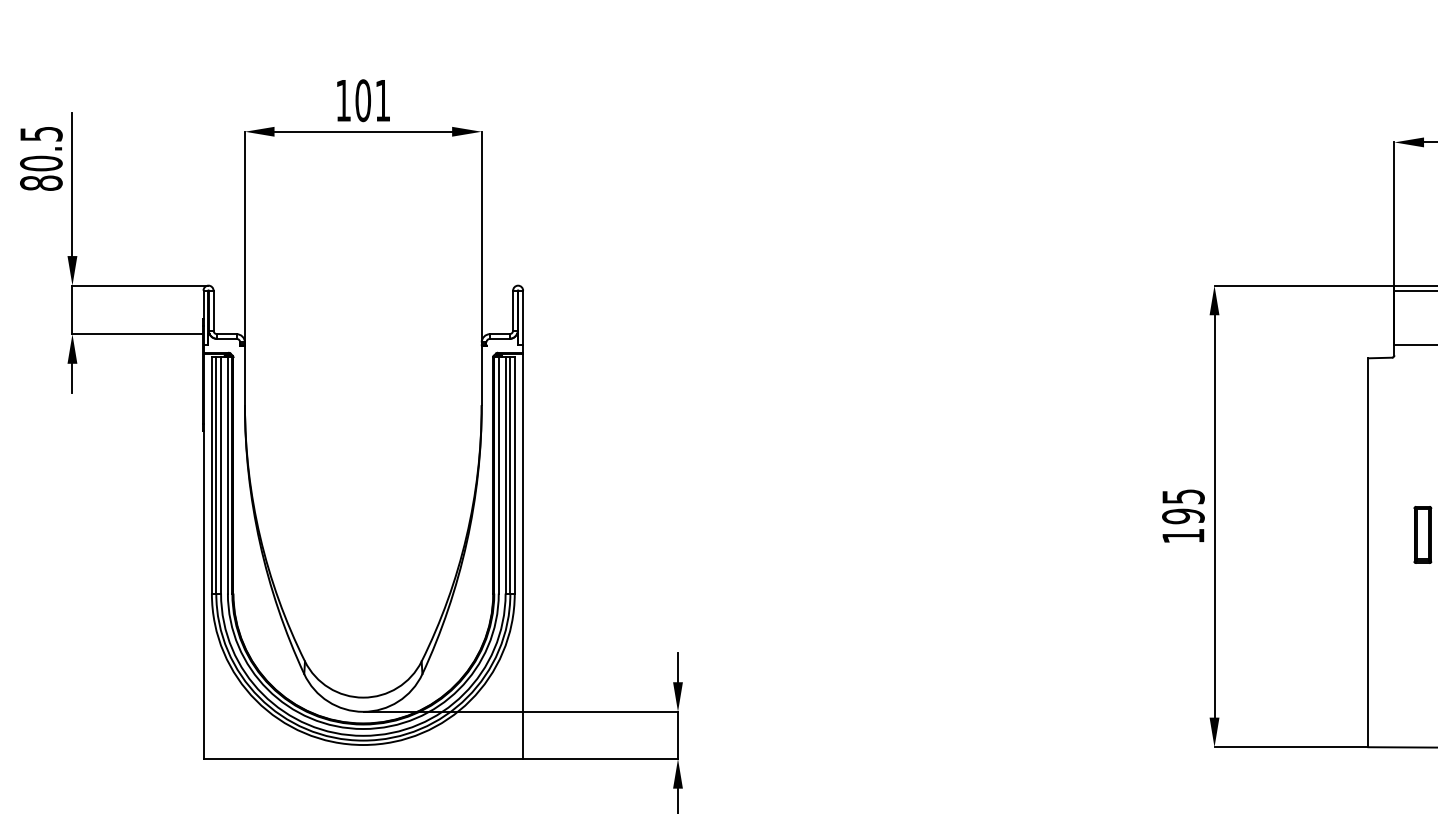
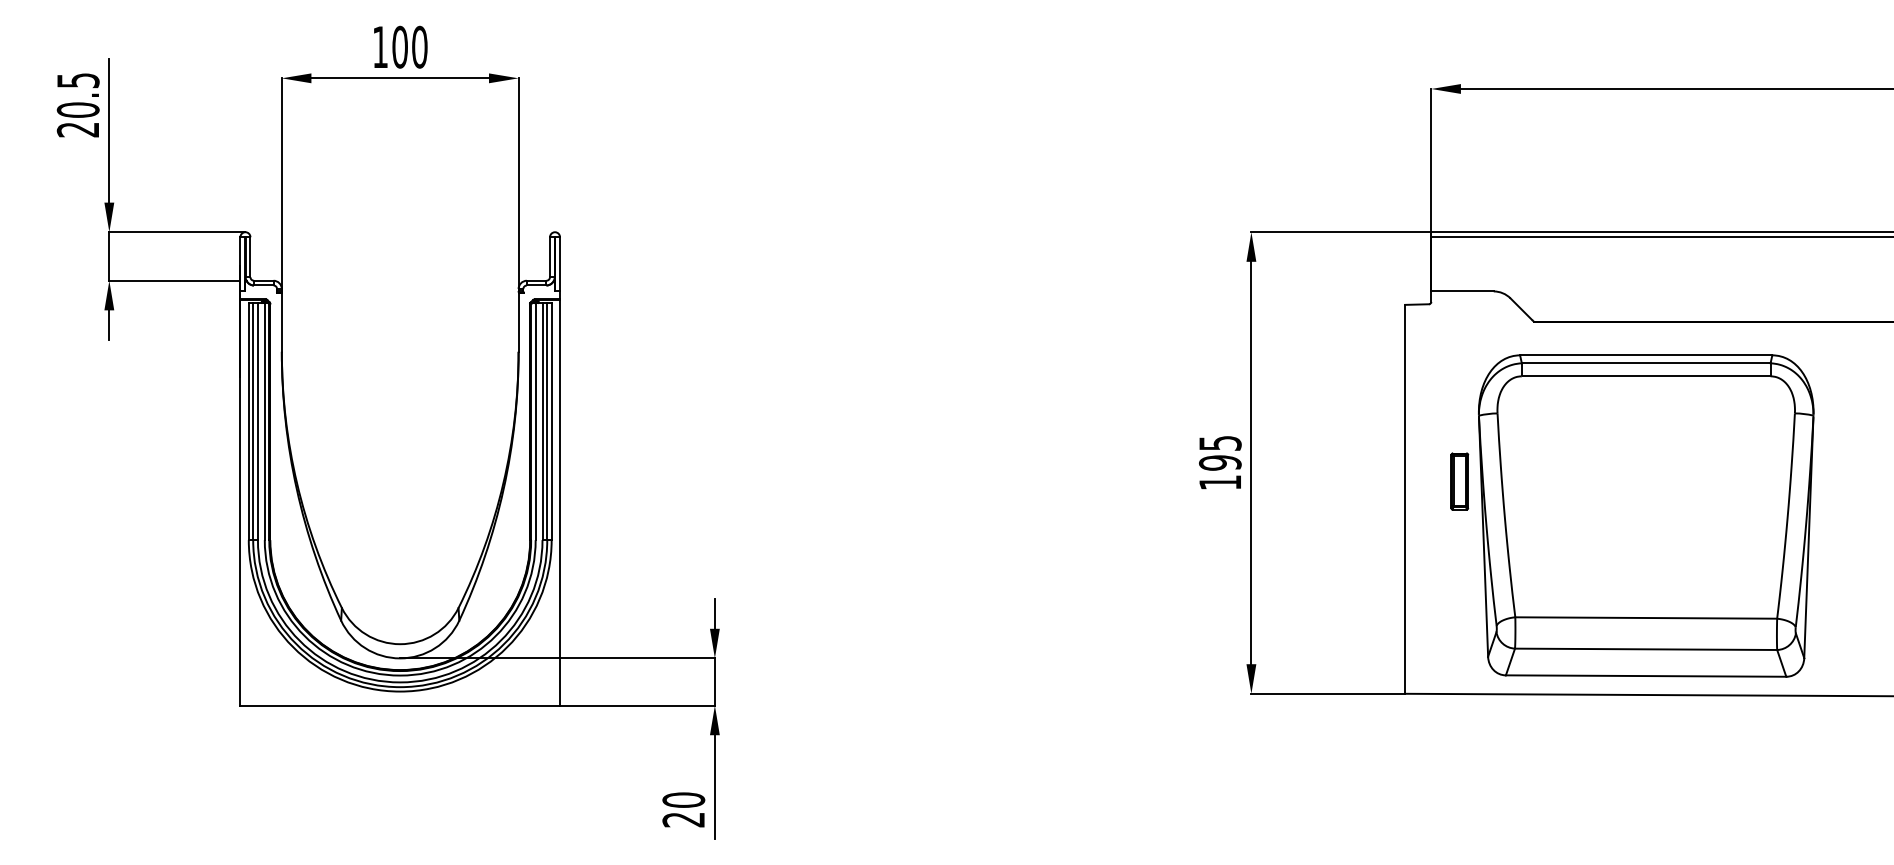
text: (382, 99) -> (419, 46), 101 -> 100
text: (40, 182) -> (77, 129), 80.5 -> 20.5

